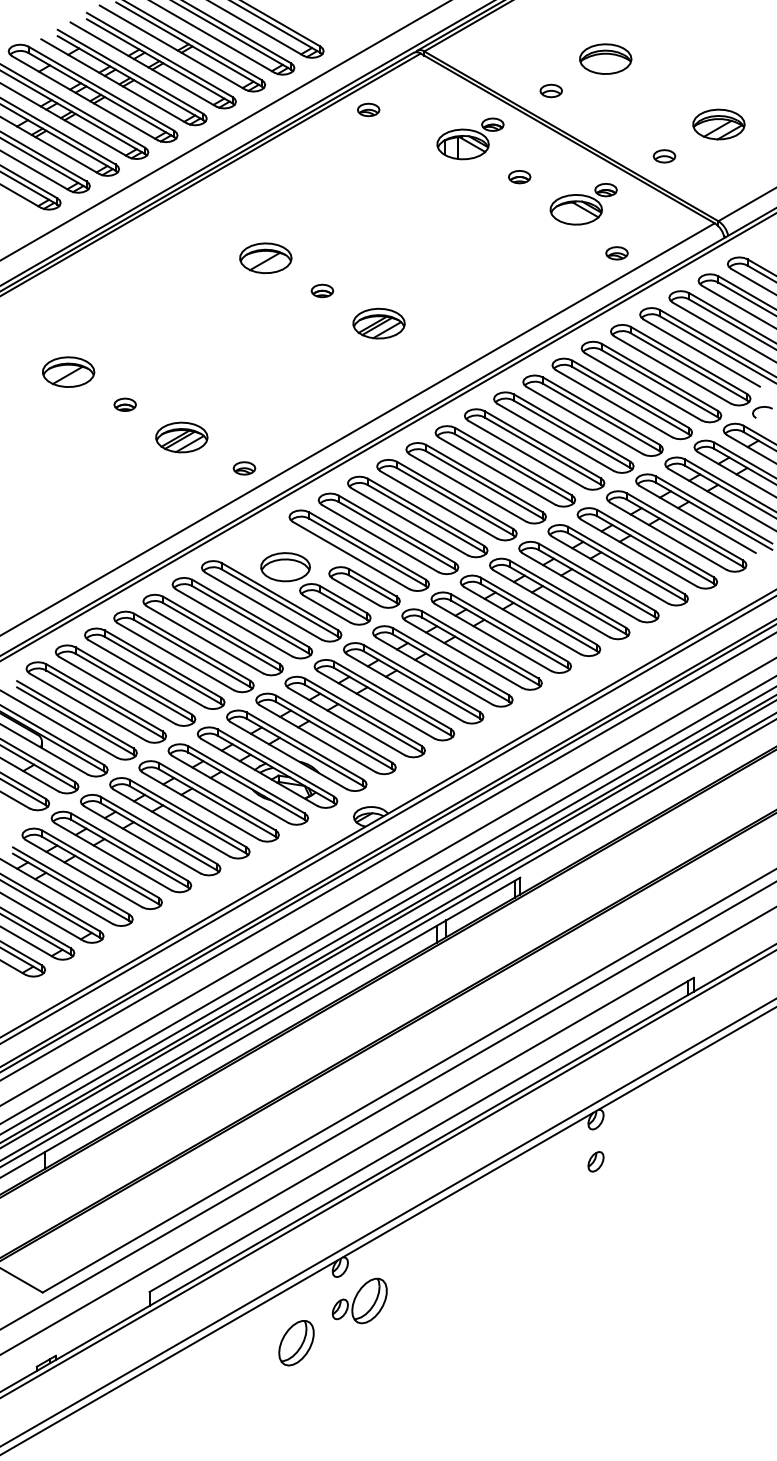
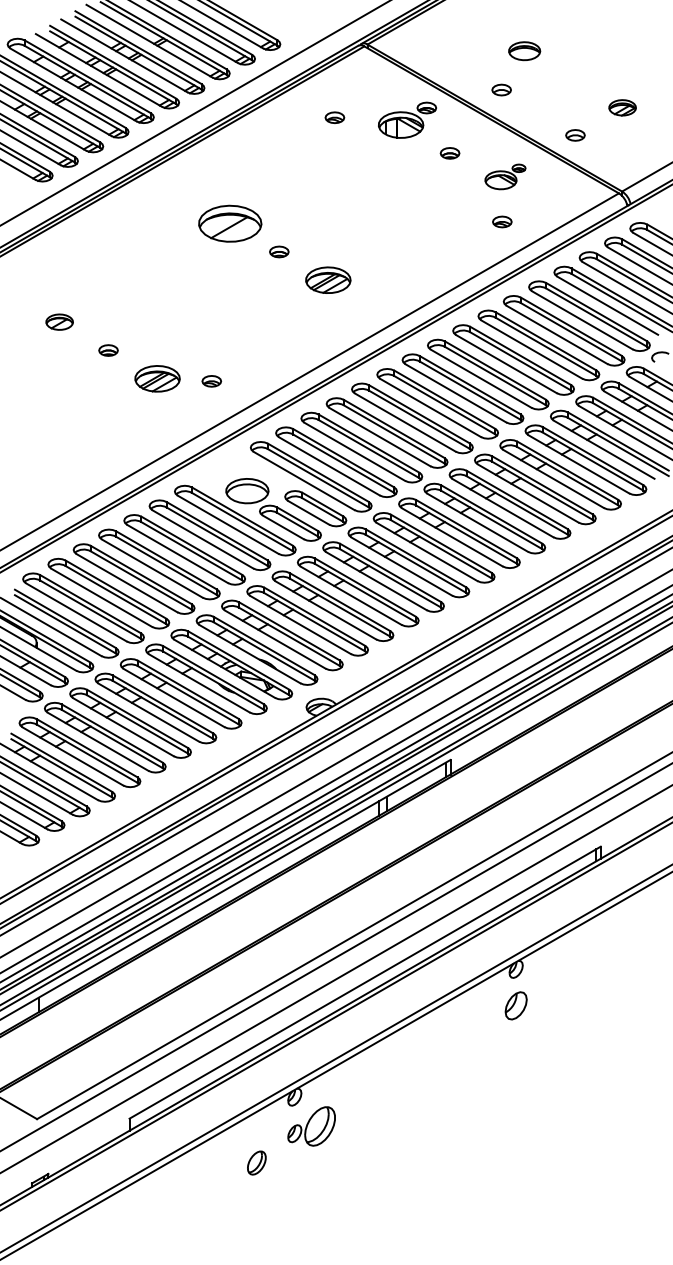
part: (605, 58) -> (524, 50), size x0.7
part: (550, 90) -> (501, 89), moved
part: (368, 109) -> (334, 117), moved
part: (718, 124) -> (622, 107), size x0.6
part: (583, 204) -> (505, 177), size x0.7
part: (616, 253) -> (501, 222), moved
part: (265, 257) -> (230, 222), size x1.4
part: (68, 371) -> (59, 321), size x0.6
part: (244, 468) -> (211, 381), moved
part: (595, 1161) -> (515, 1005), size x1.6
part: (296, 1343) -> (256, 1163), size x0.6

